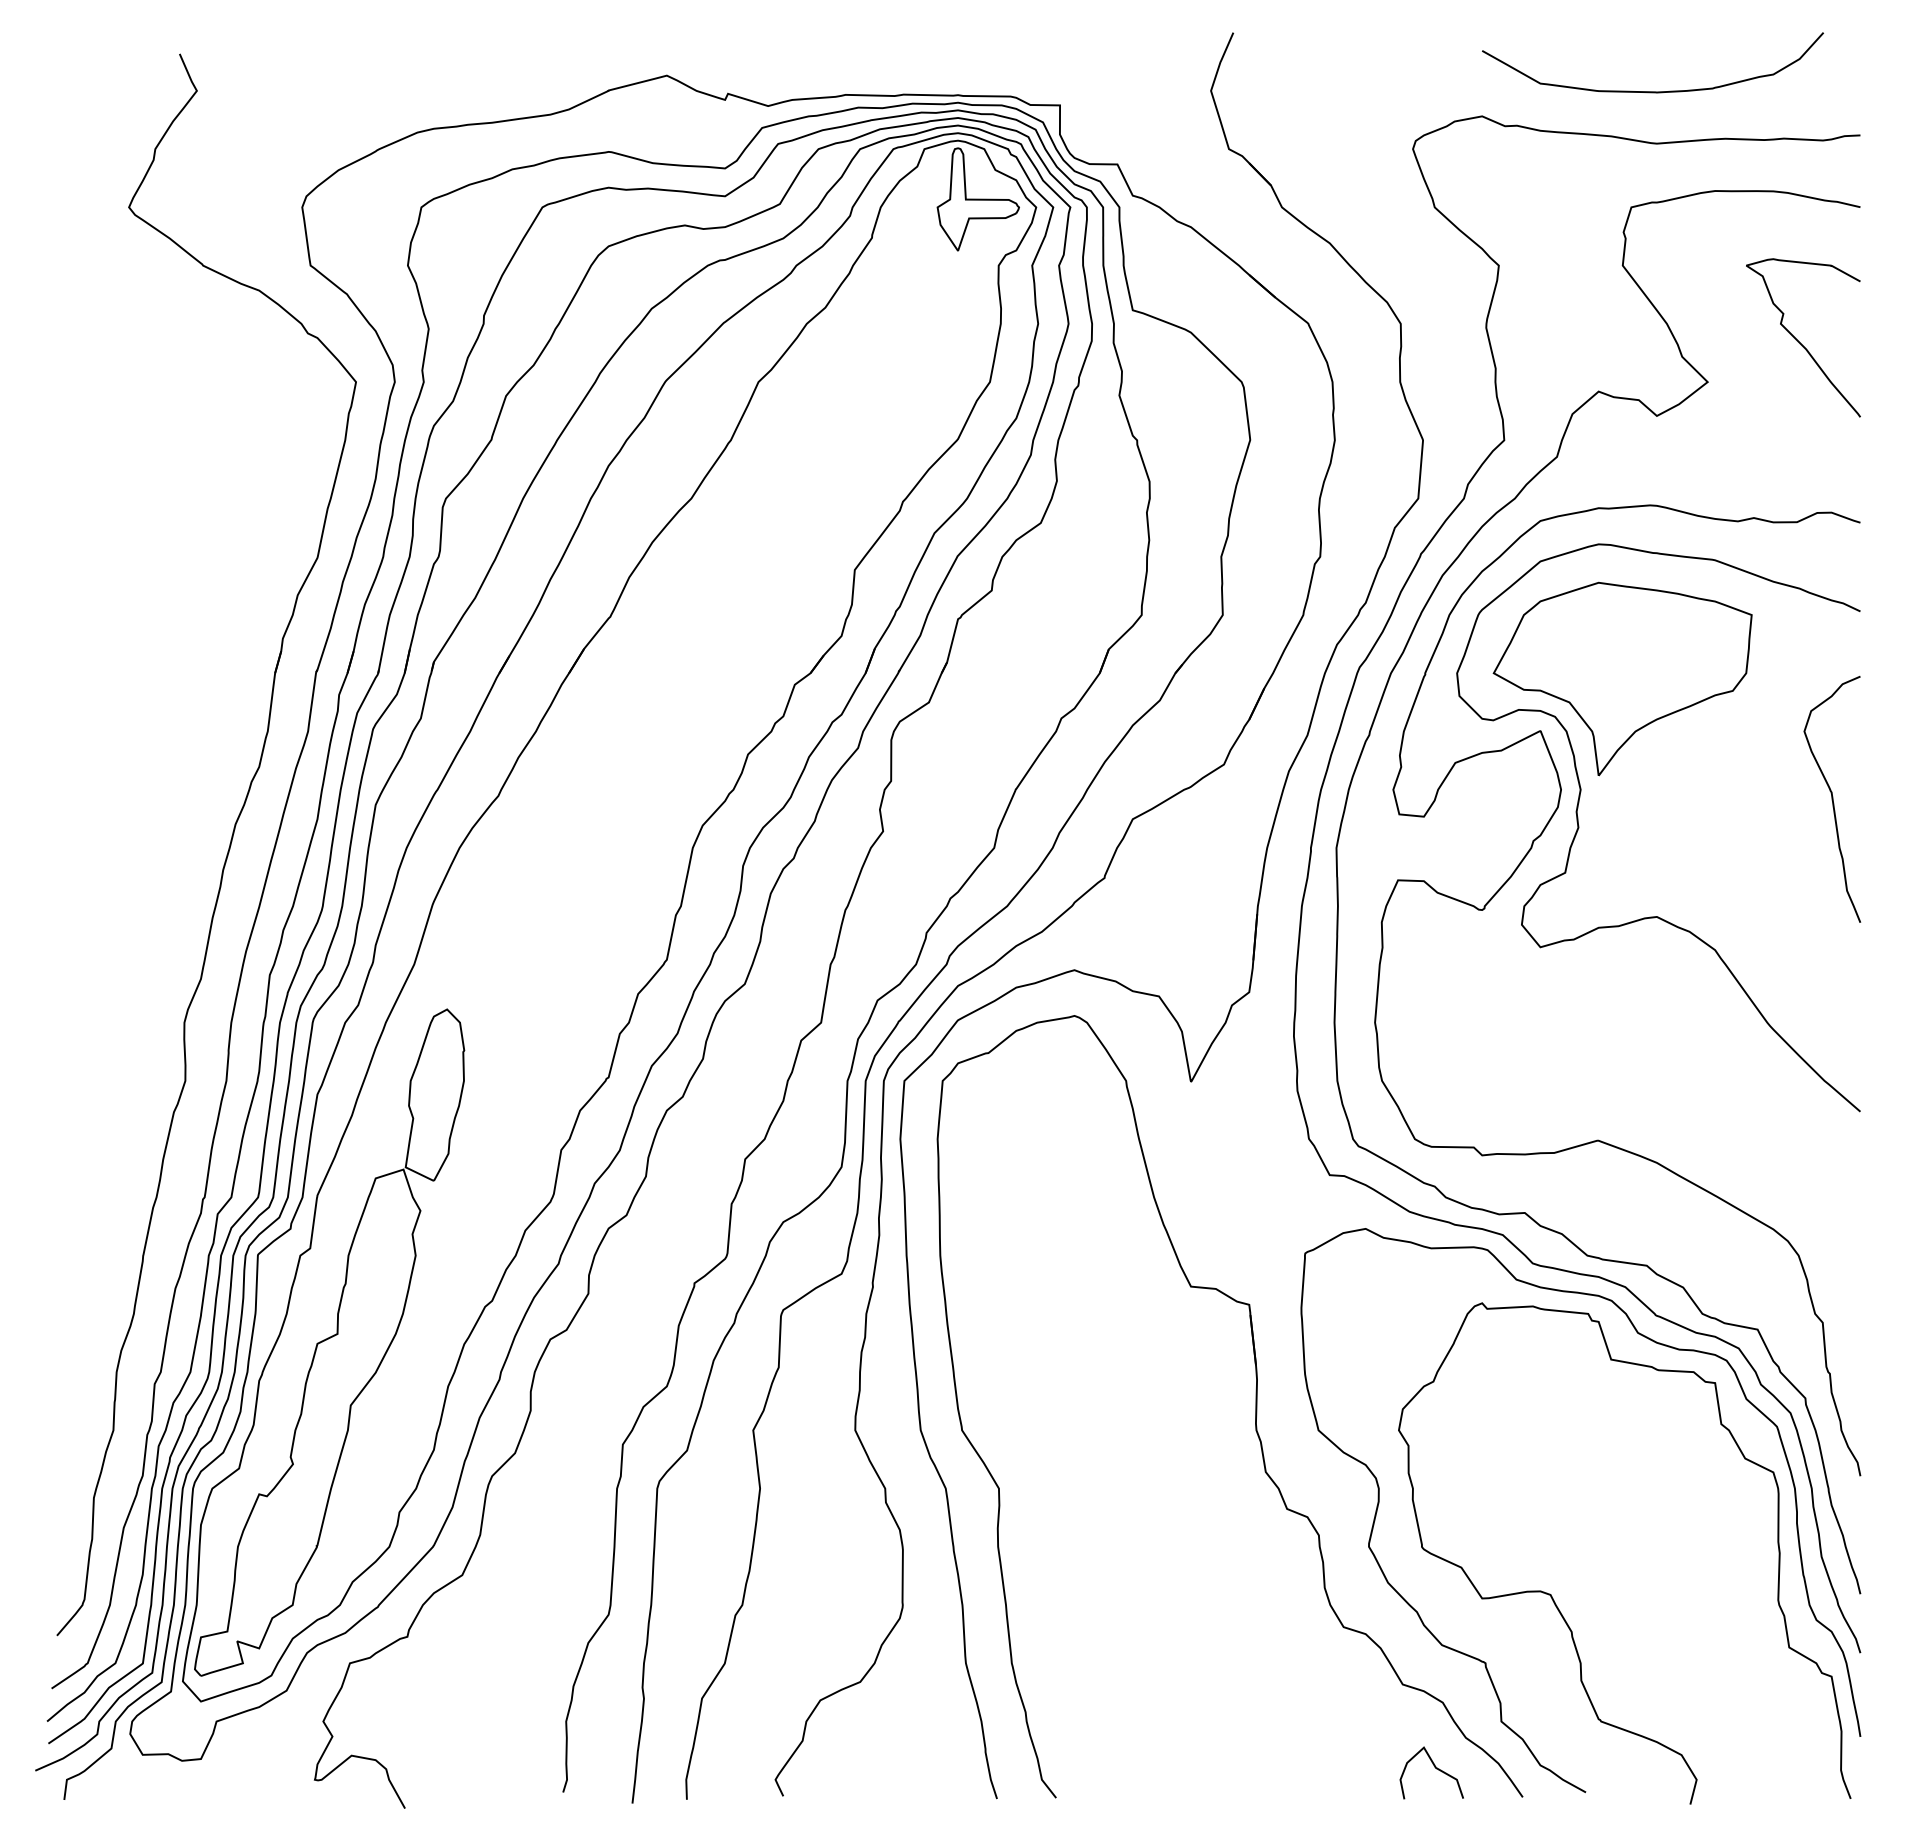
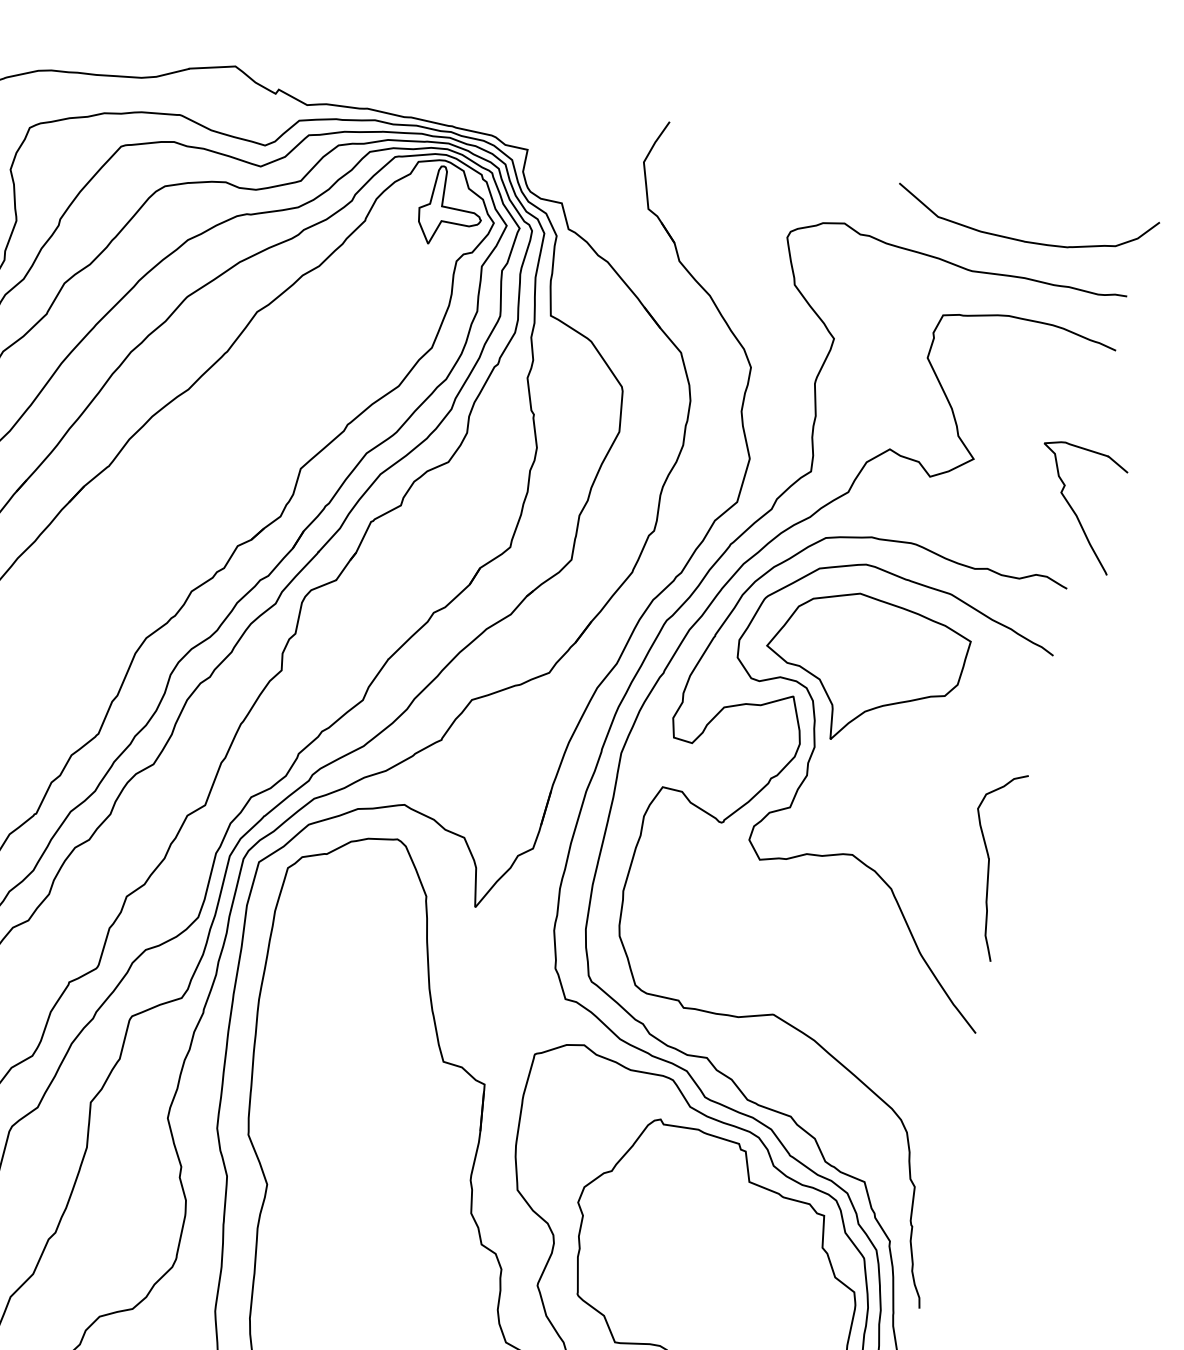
curve: (1652, 91) -> (1021, 240), moved
curve: (1799, 341) -> (1072, 508), moved
curve: (1832, 799) -> (988, 864), moved

